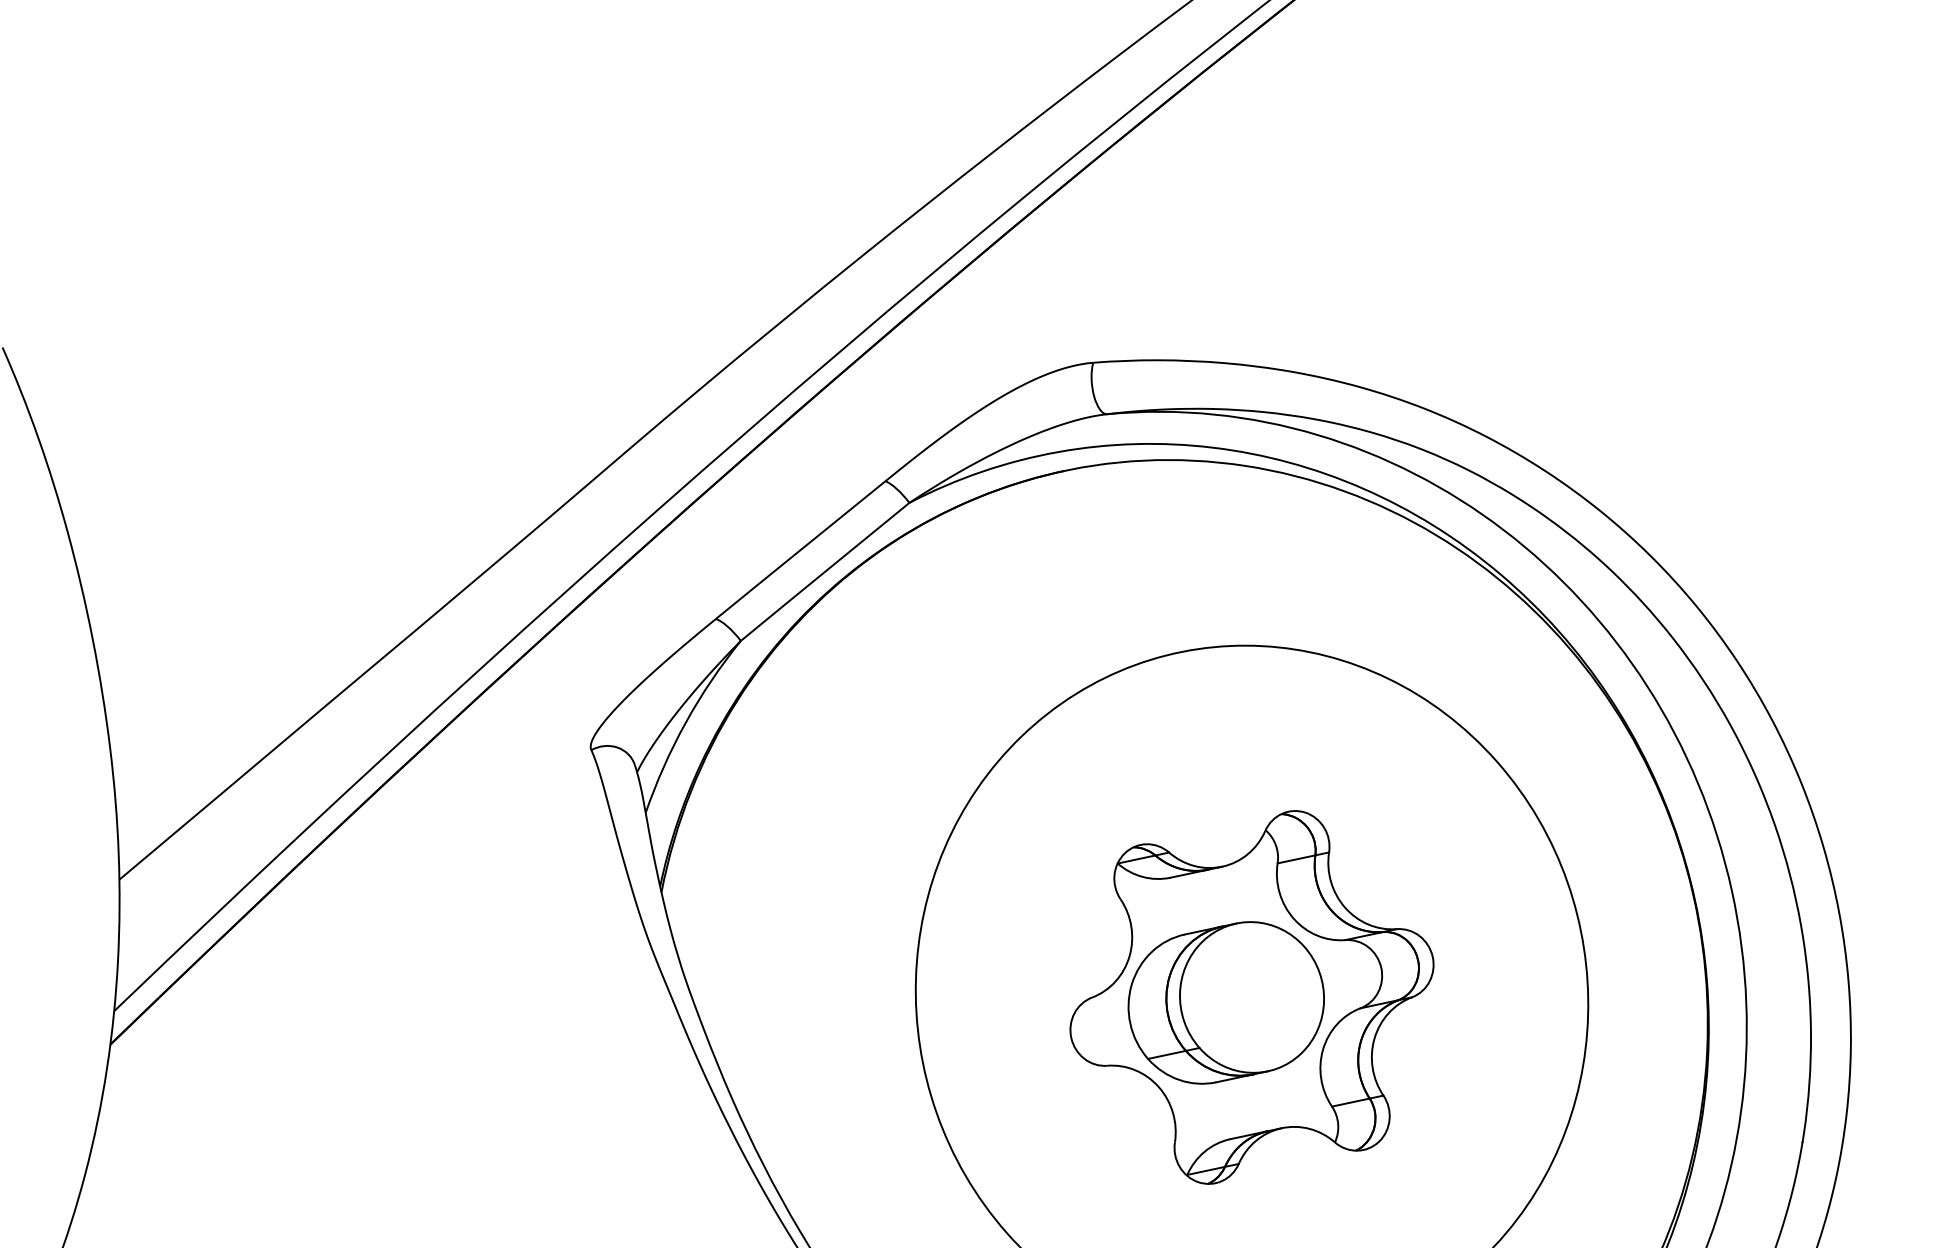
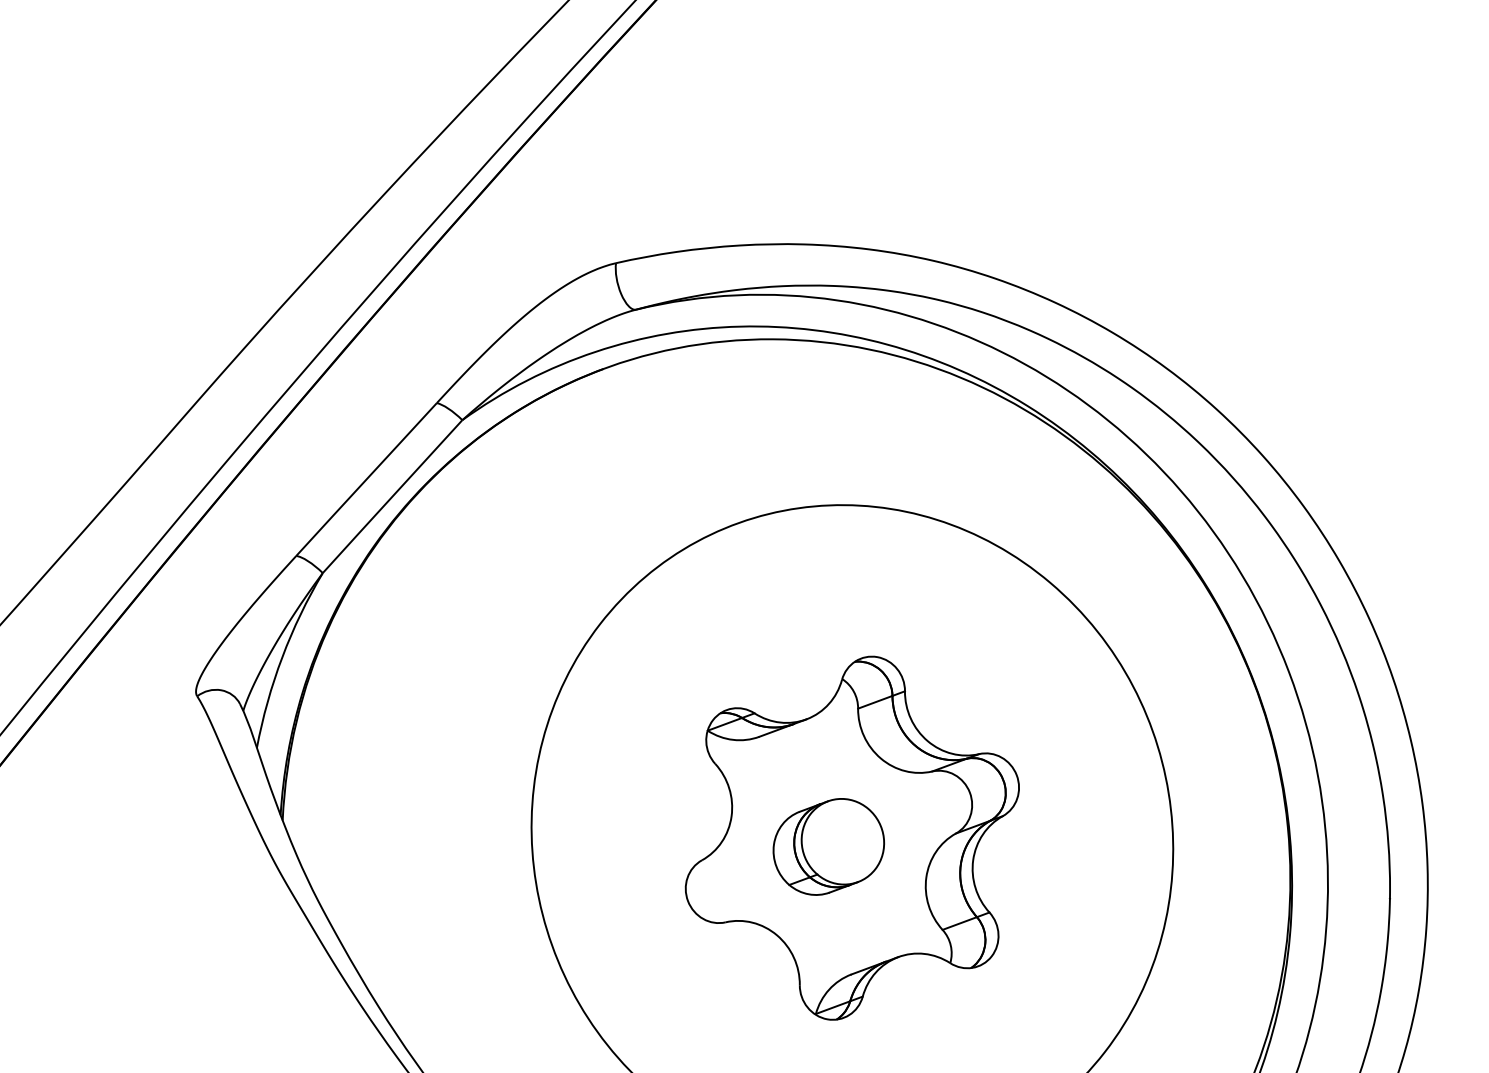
part: (1225, 1002) -> (828, 846), size x0.6

